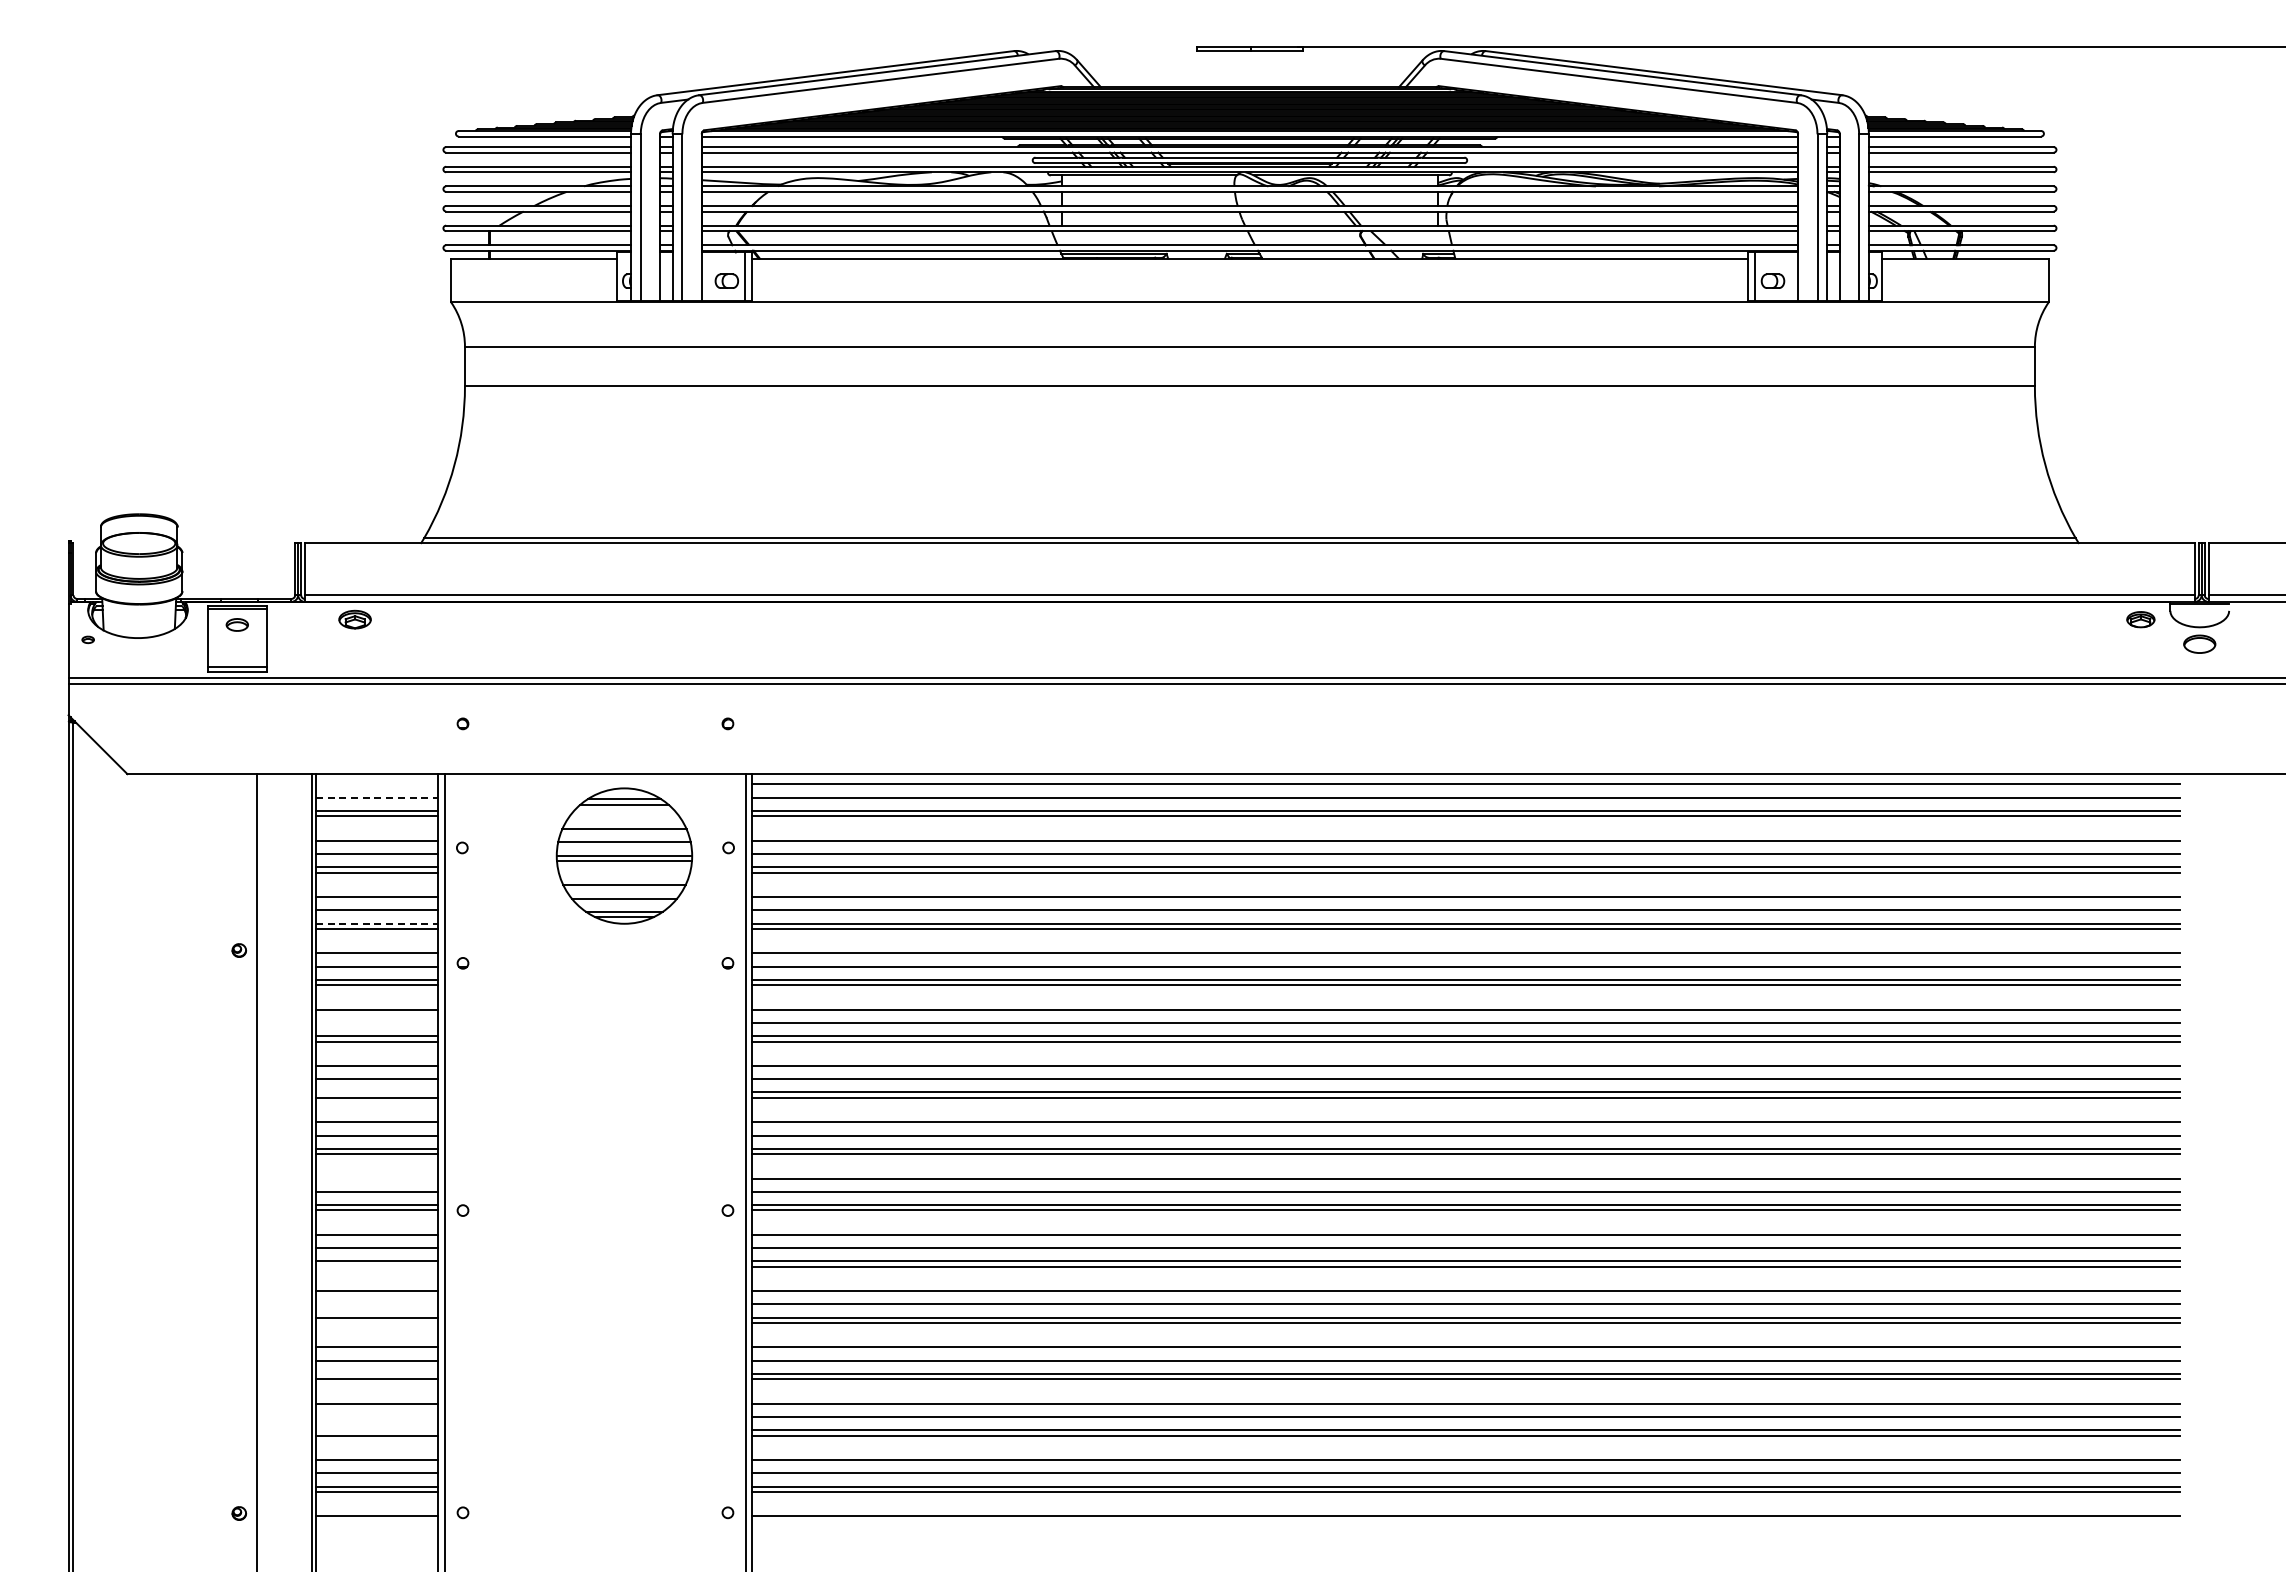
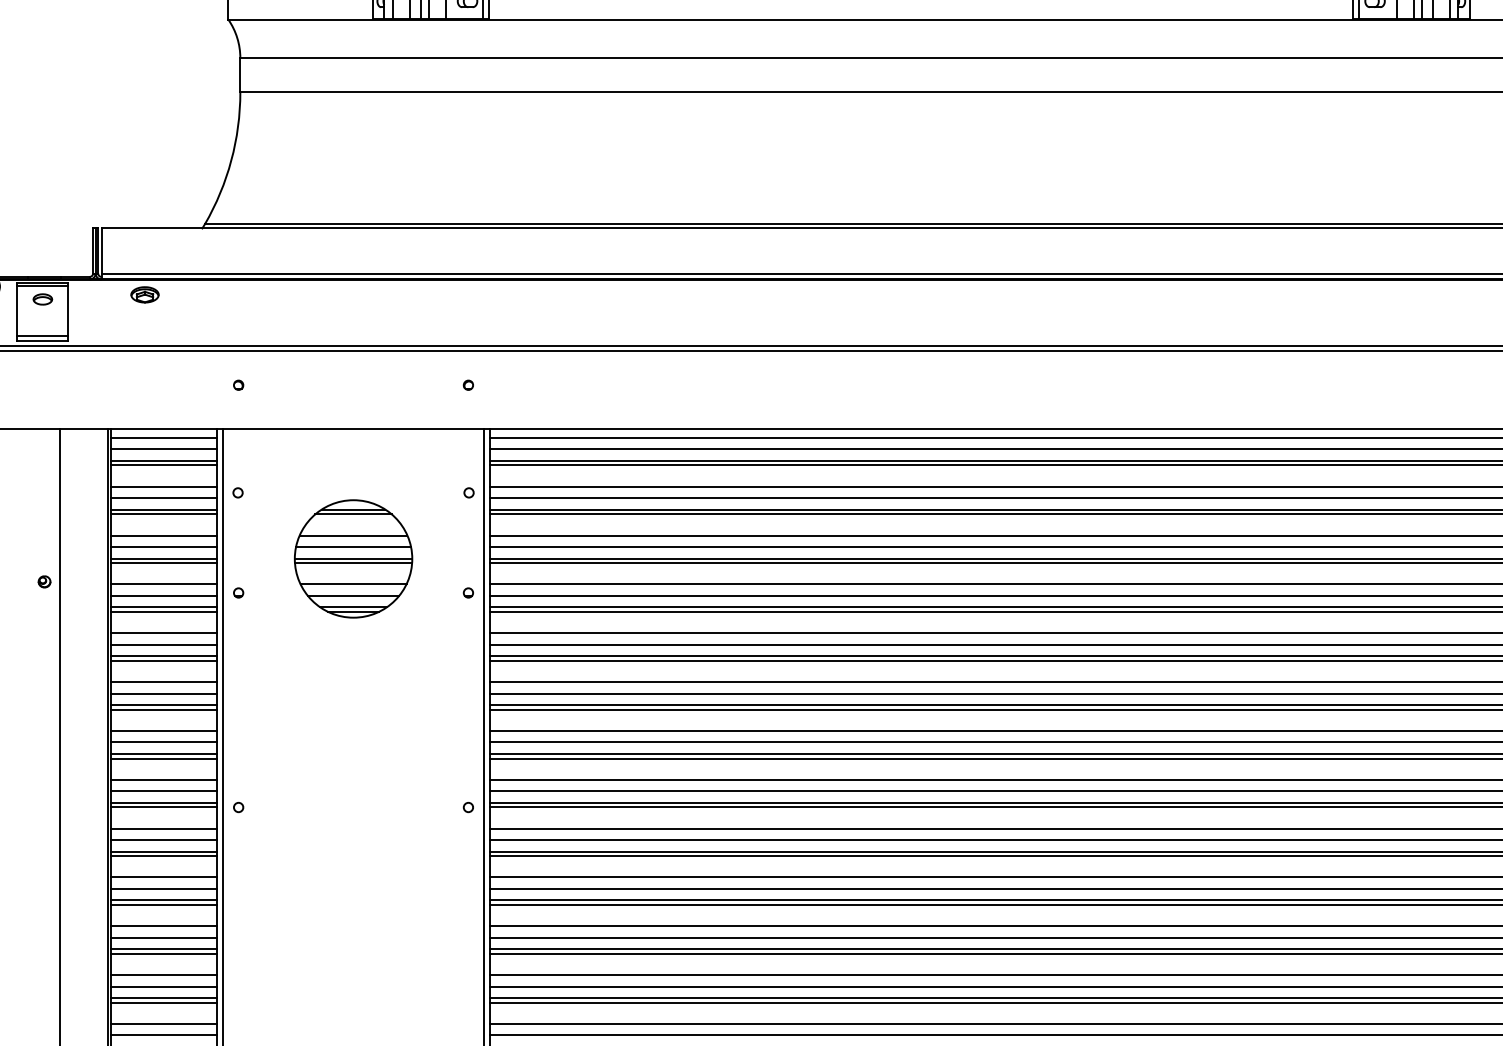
line: (376, 784) -> (163, 437), added
line: (377, 797) -> (164, 449), dashed -> solid
part: (624, 855) -> (353, 558), moved
line: (377, 923) -> (164, 558), dashed -> solid
line: (376, 1022) -> (163, 644), added
line: (376, 1092) -> (163, 705), added
line: (376, 1178) -> (163, 779), added
line: (376, 1266) -> (163, 855), added
line: (376, 1304) -> (163, 888), added
line: (376, 1323) -> (163, 905), added
line: (376, 1373) -> (163, 948), added
line: (376, 1417) -> (163, 986), added
line: (376, 1430) -> (163, 998), added

